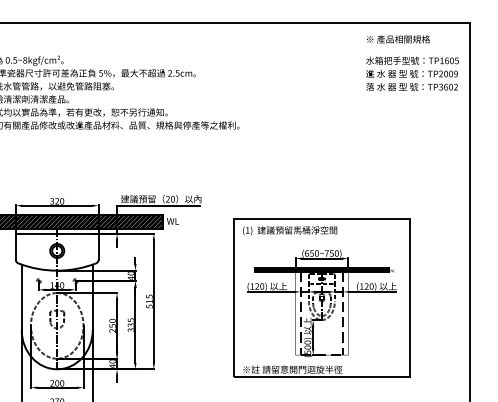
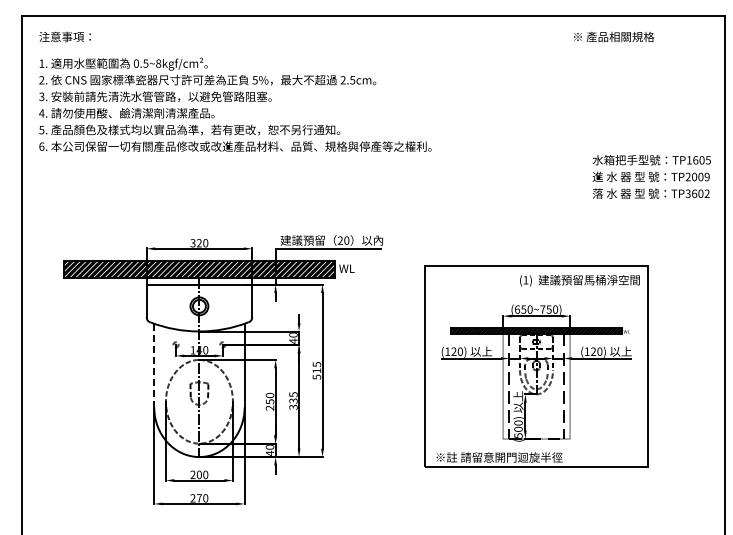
text: (398, 39) -> (614, 36), moved
text: (412, 73) -> (651, 176), moved
text: (289, 230) -> (579, 280), moved
line: (21, 297) -> (154, 365), solid -> dashed

